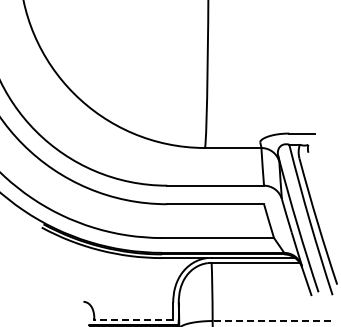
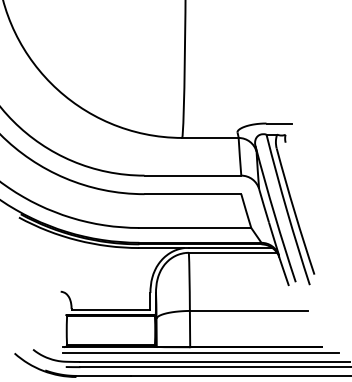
line: (133, 319) -> (110, 309), dashed -> solid
line: (271, 320) -> (248, 310), dashed -> solid

